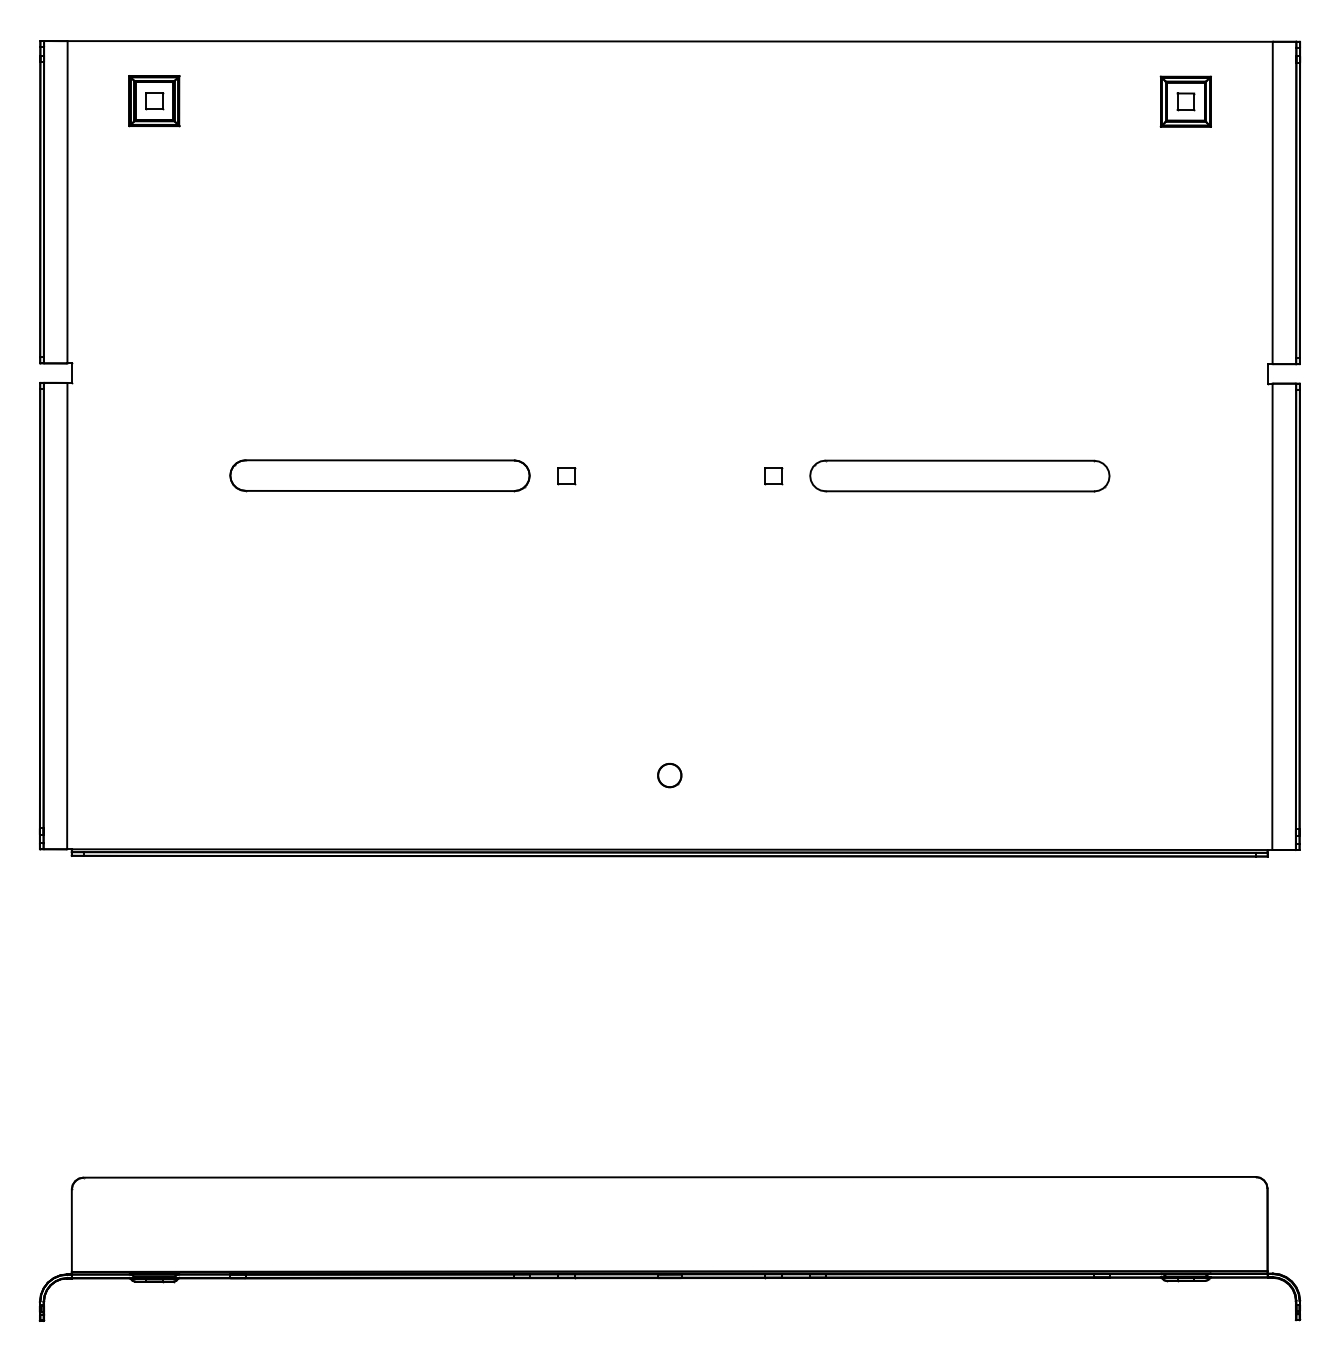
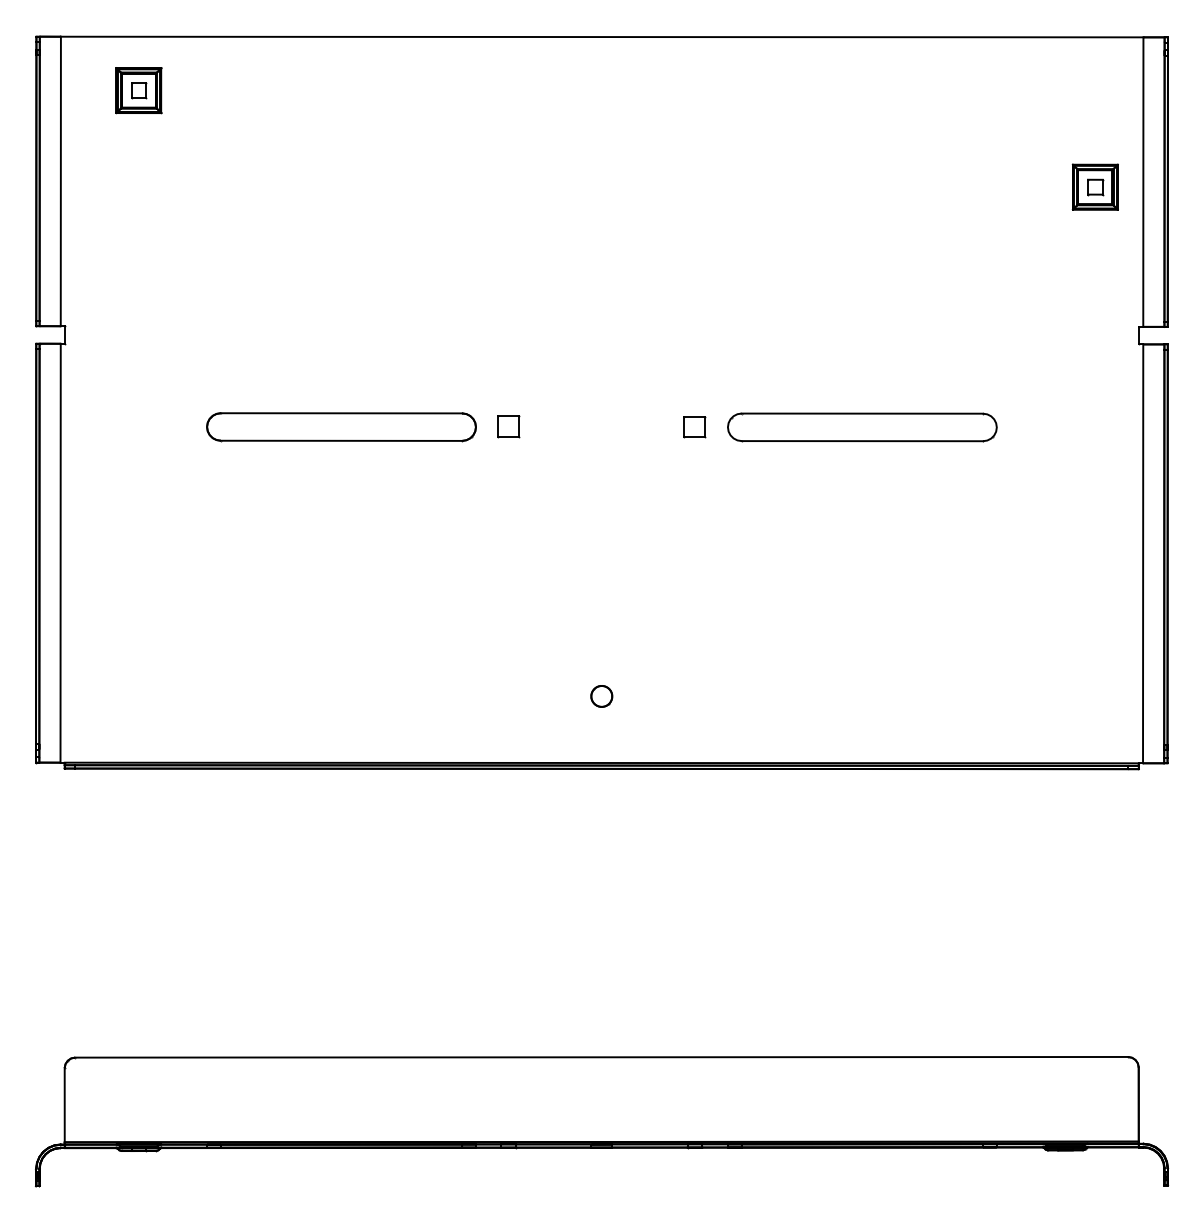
part: (1184, 100) -> (1094, 186), moved
part: (565, 476) -> (508, 427), size x1.4
part: (774, 476) -> (695, 427), size x1.4

